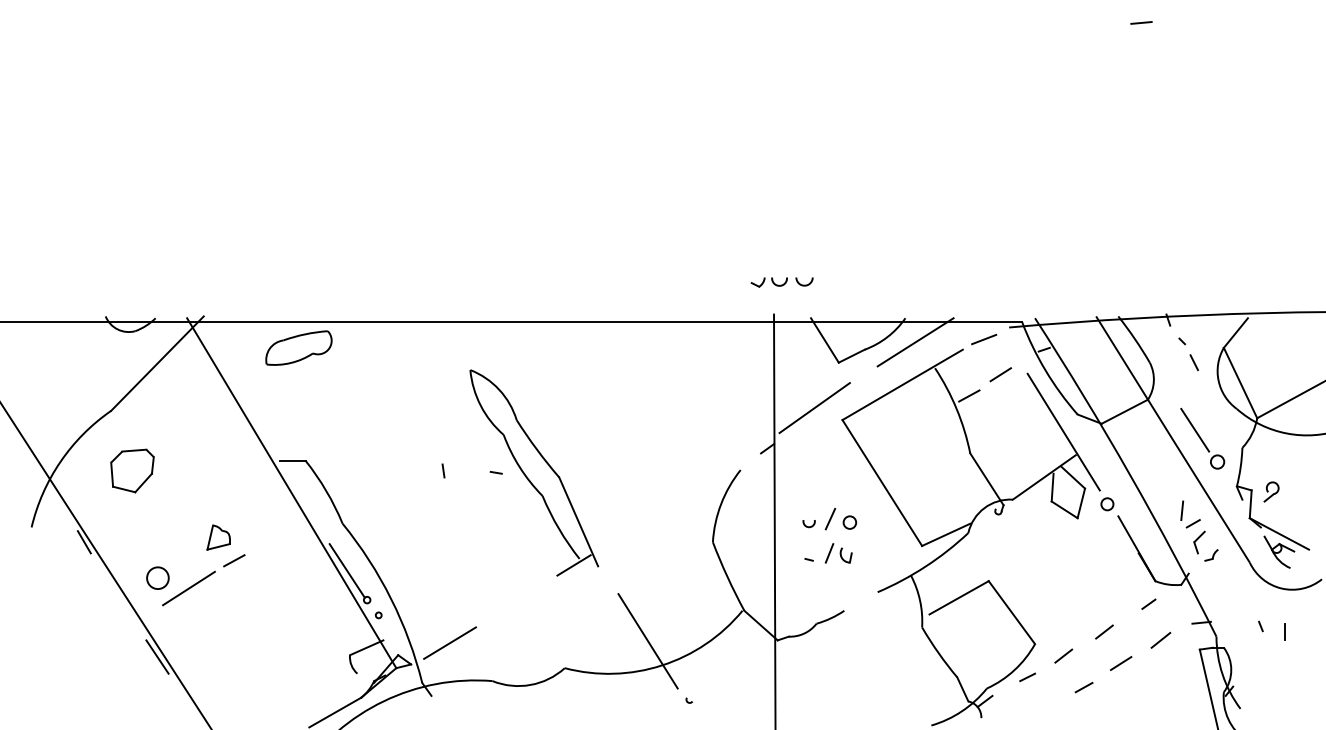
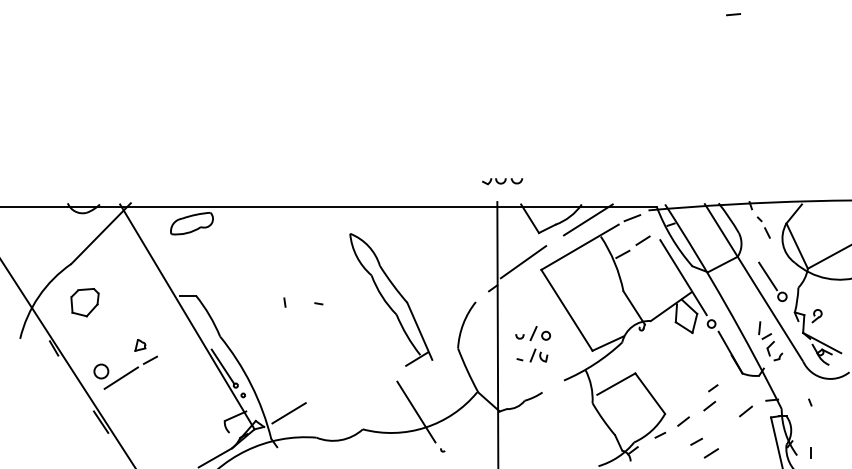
part: (534, 472) -> (391, 299), moved
part: (218, 537) -> (140, 345), size x0.7
line: (1149, 604) -> (713, 388), moved
line: (1284, 631) -> (810, 452), moved
line: (1121, 663) -> (711, 453), moved

